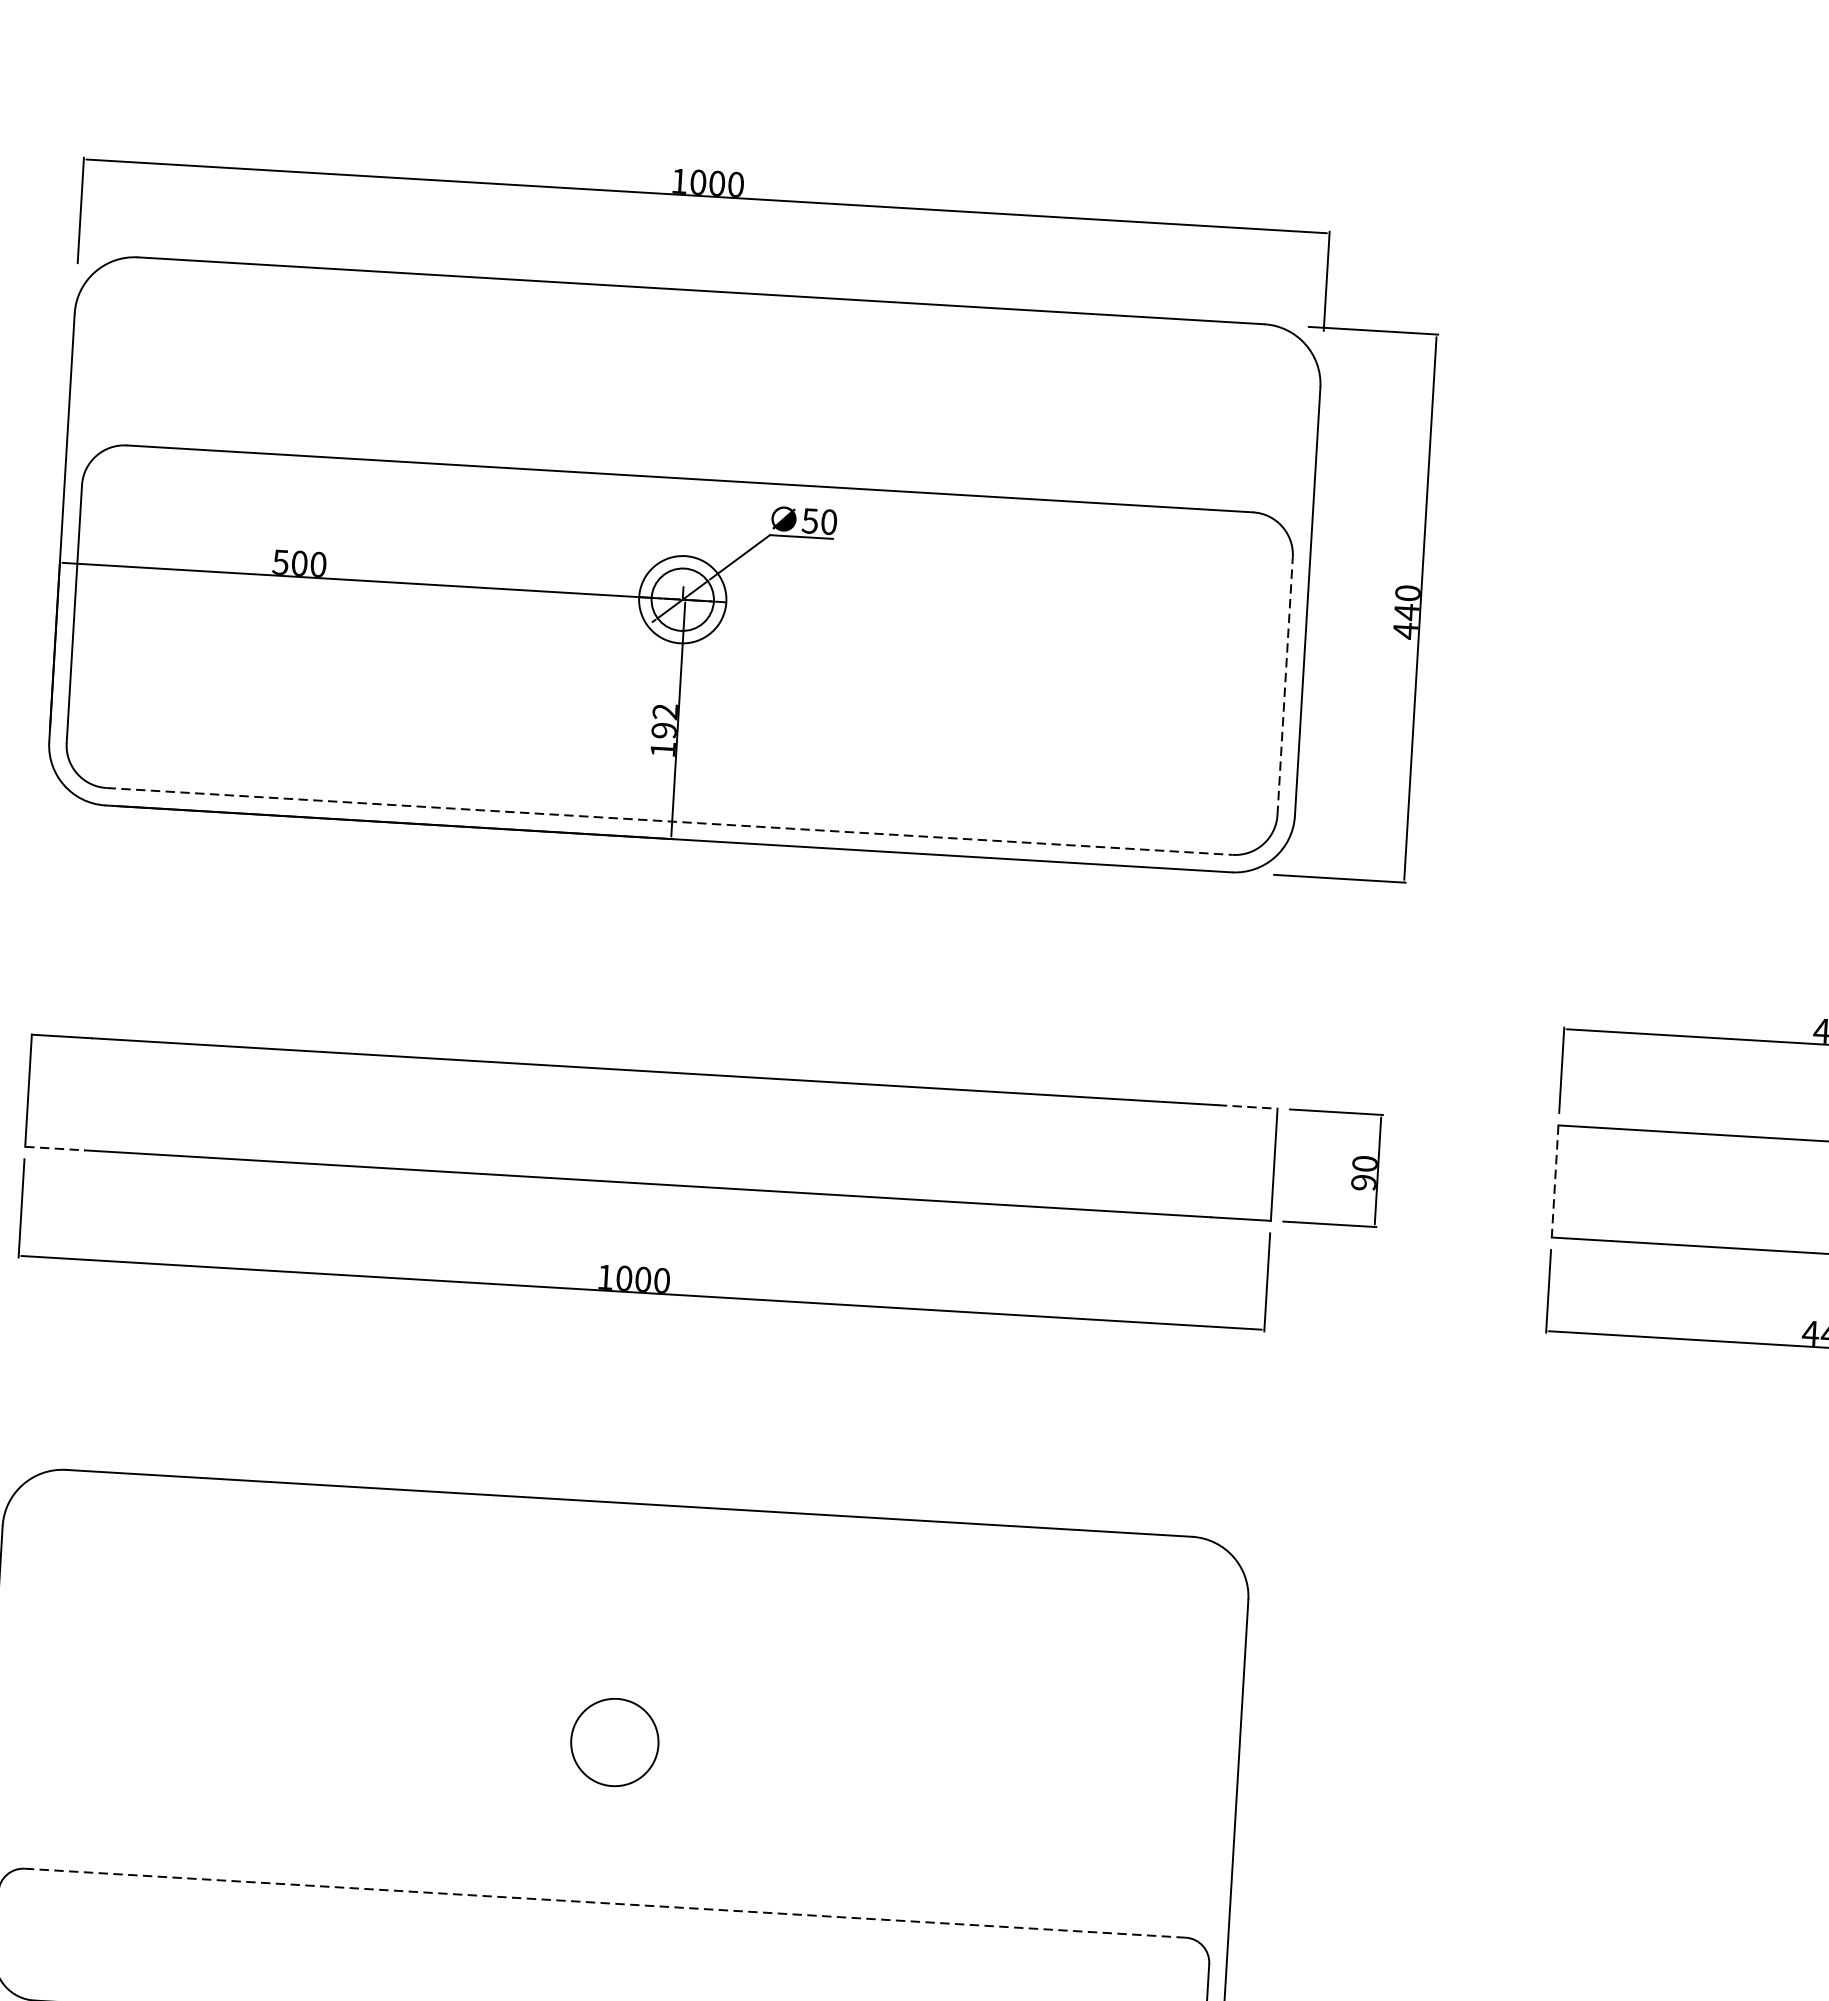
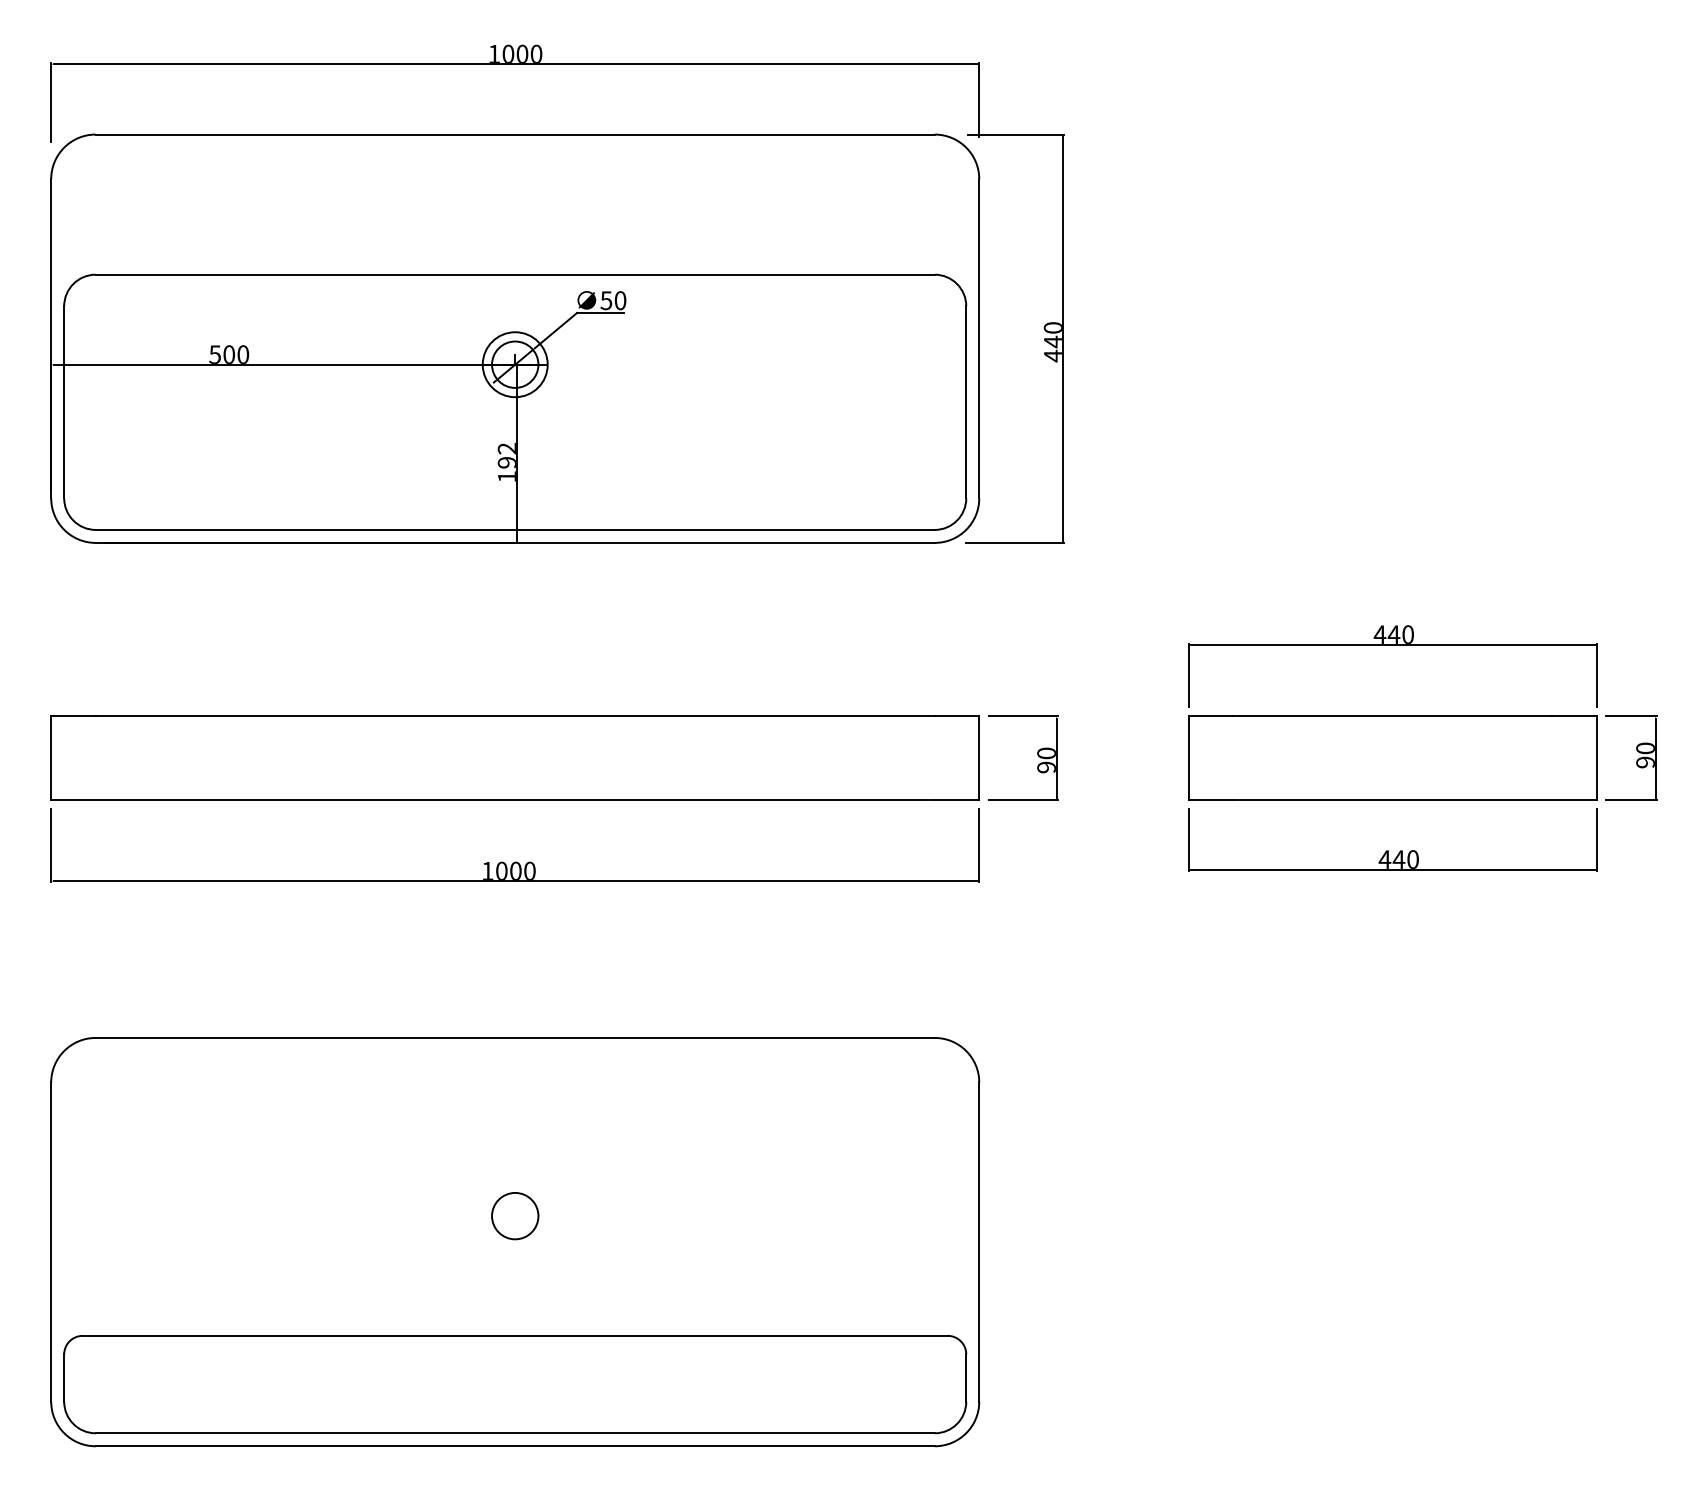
line: (1285, 685) -> (966, 401), dashed -> solid
line: (669, 820) -> (515, 529), dashed -> solid
line: (1248, 1107) -> (957, 716), dashed -> solid
line: (55, 1148) -> (73, 799), dashed -> solid
line: (1555, 1181) -> (1188, 758), dashed -> solid
circle: (615, 1741) -> (515, 1215), size x0.71
line: (604, 1902) -> (514, 1335), dashed -> solid

